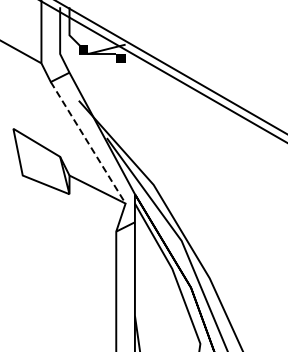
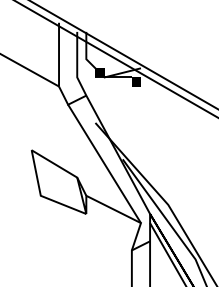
line: (88, 143) -> (104, 164), dashed -> solid

